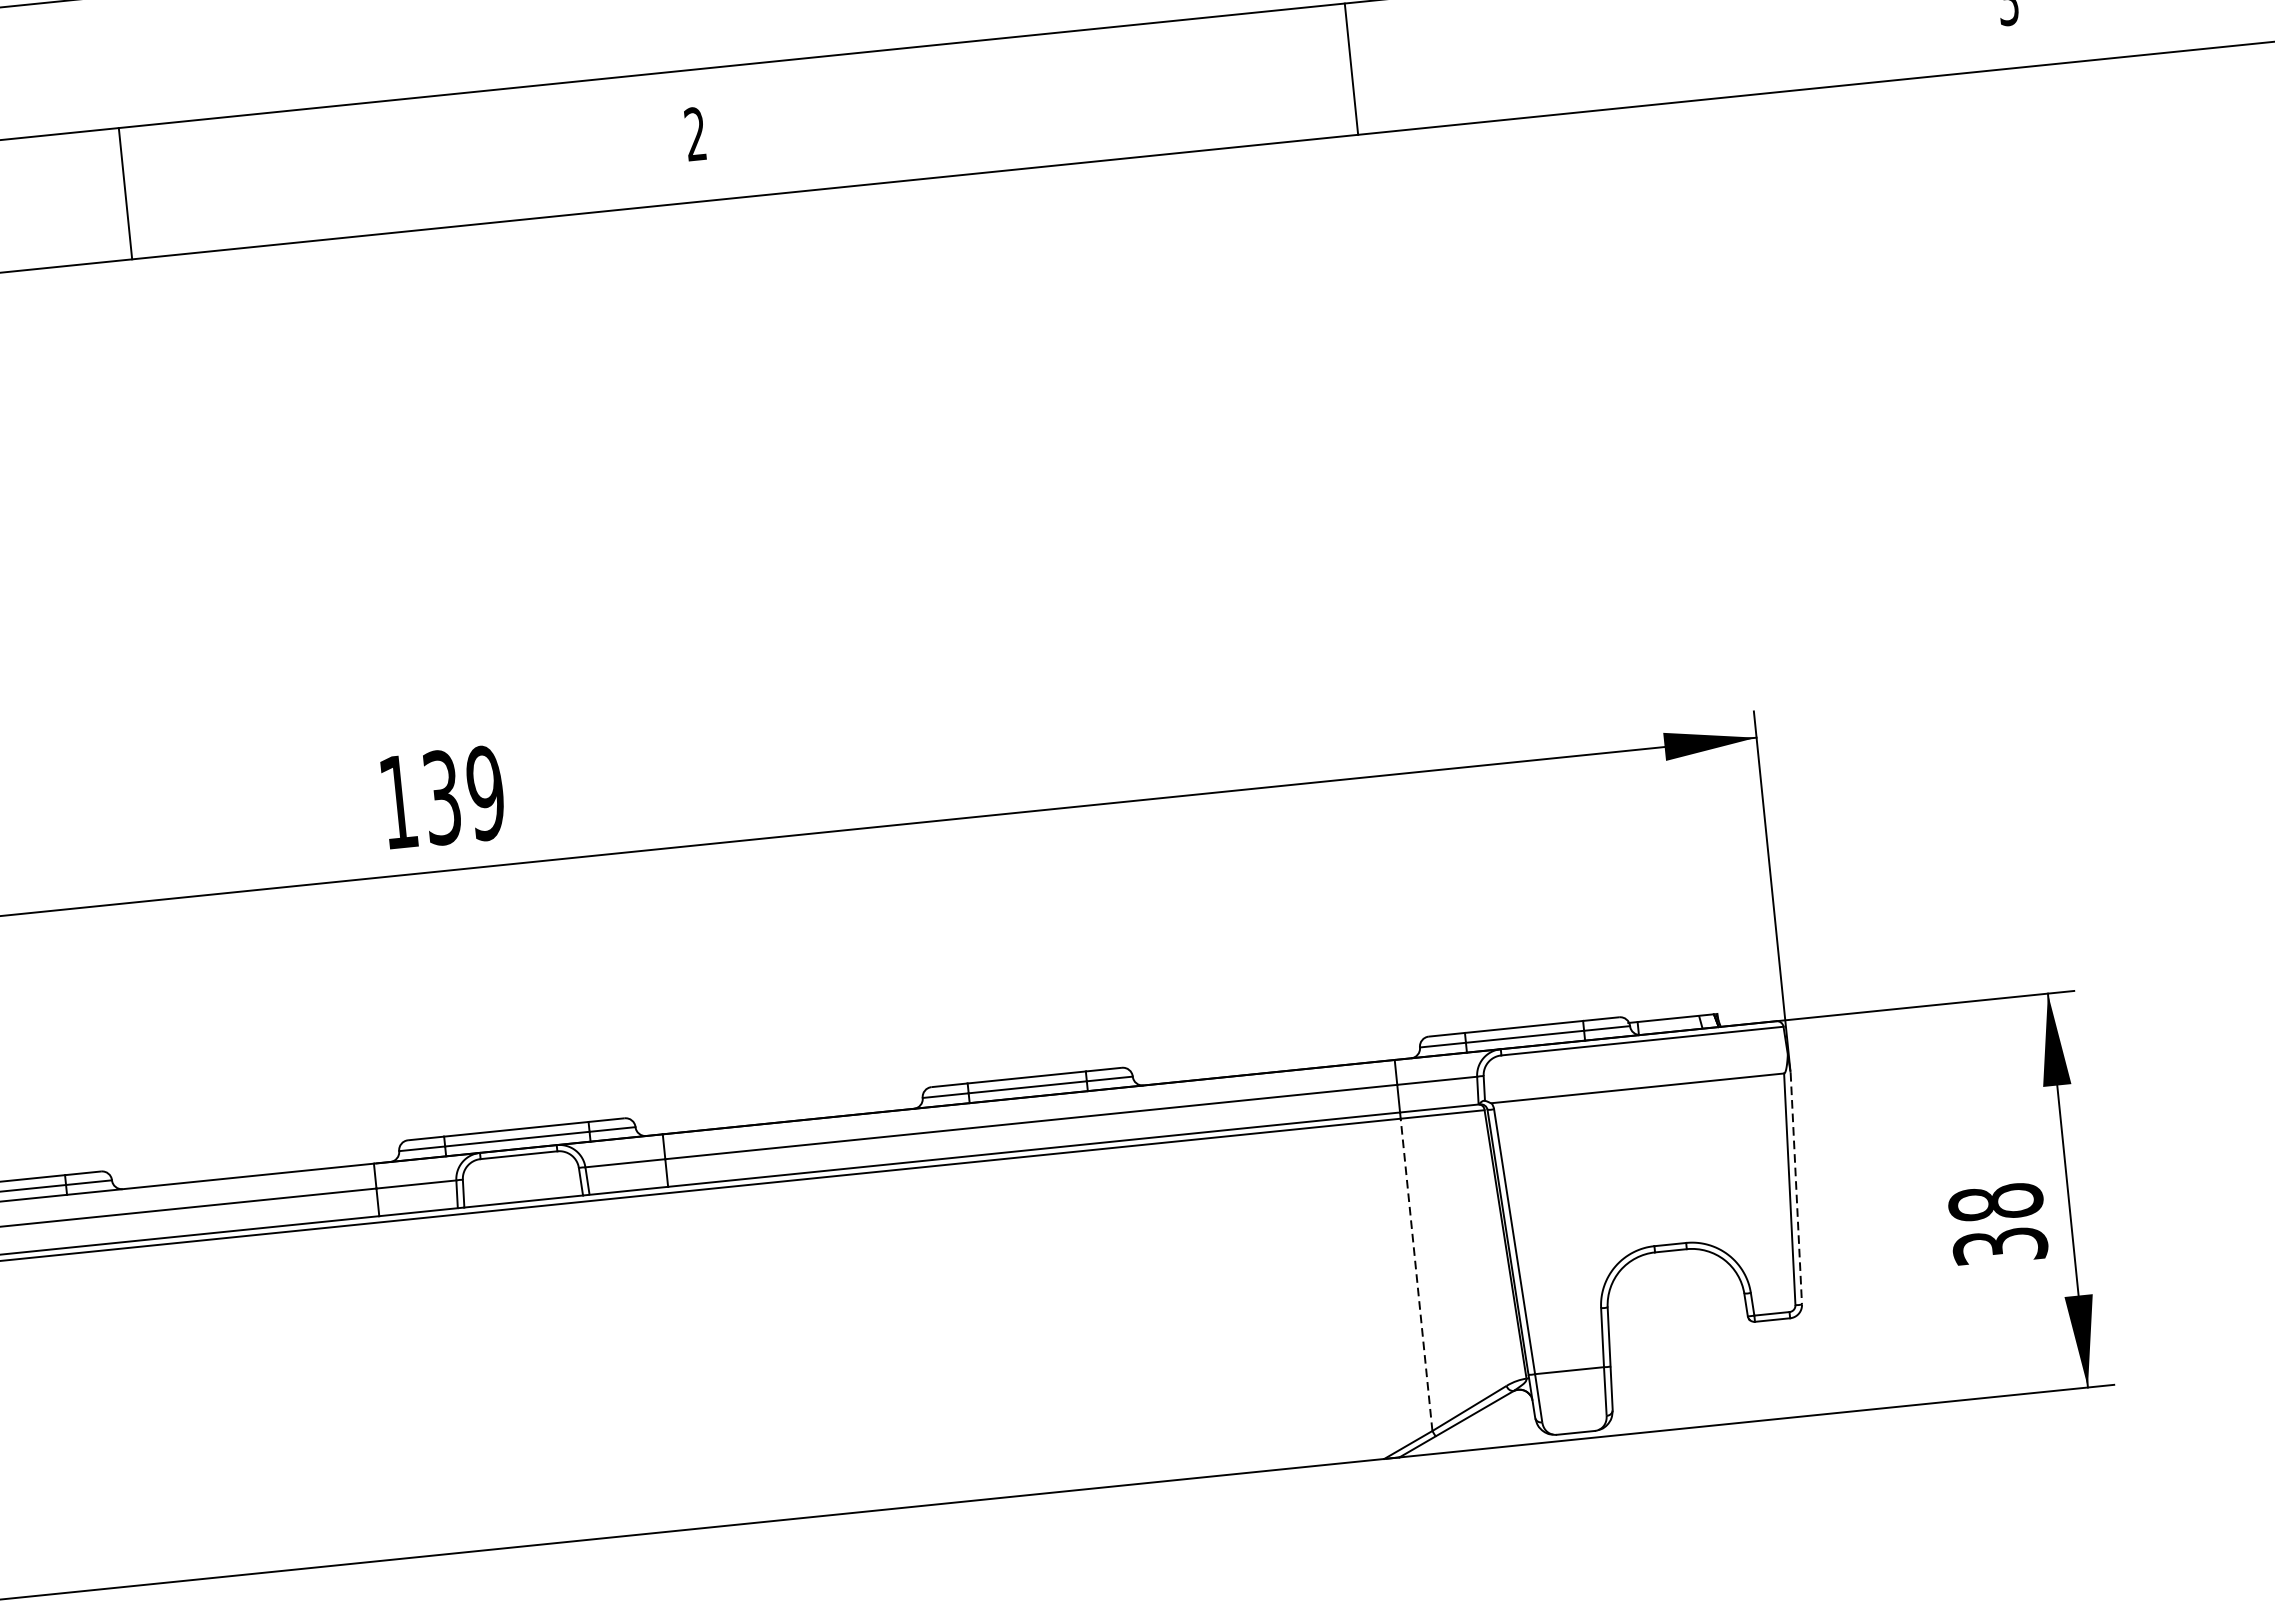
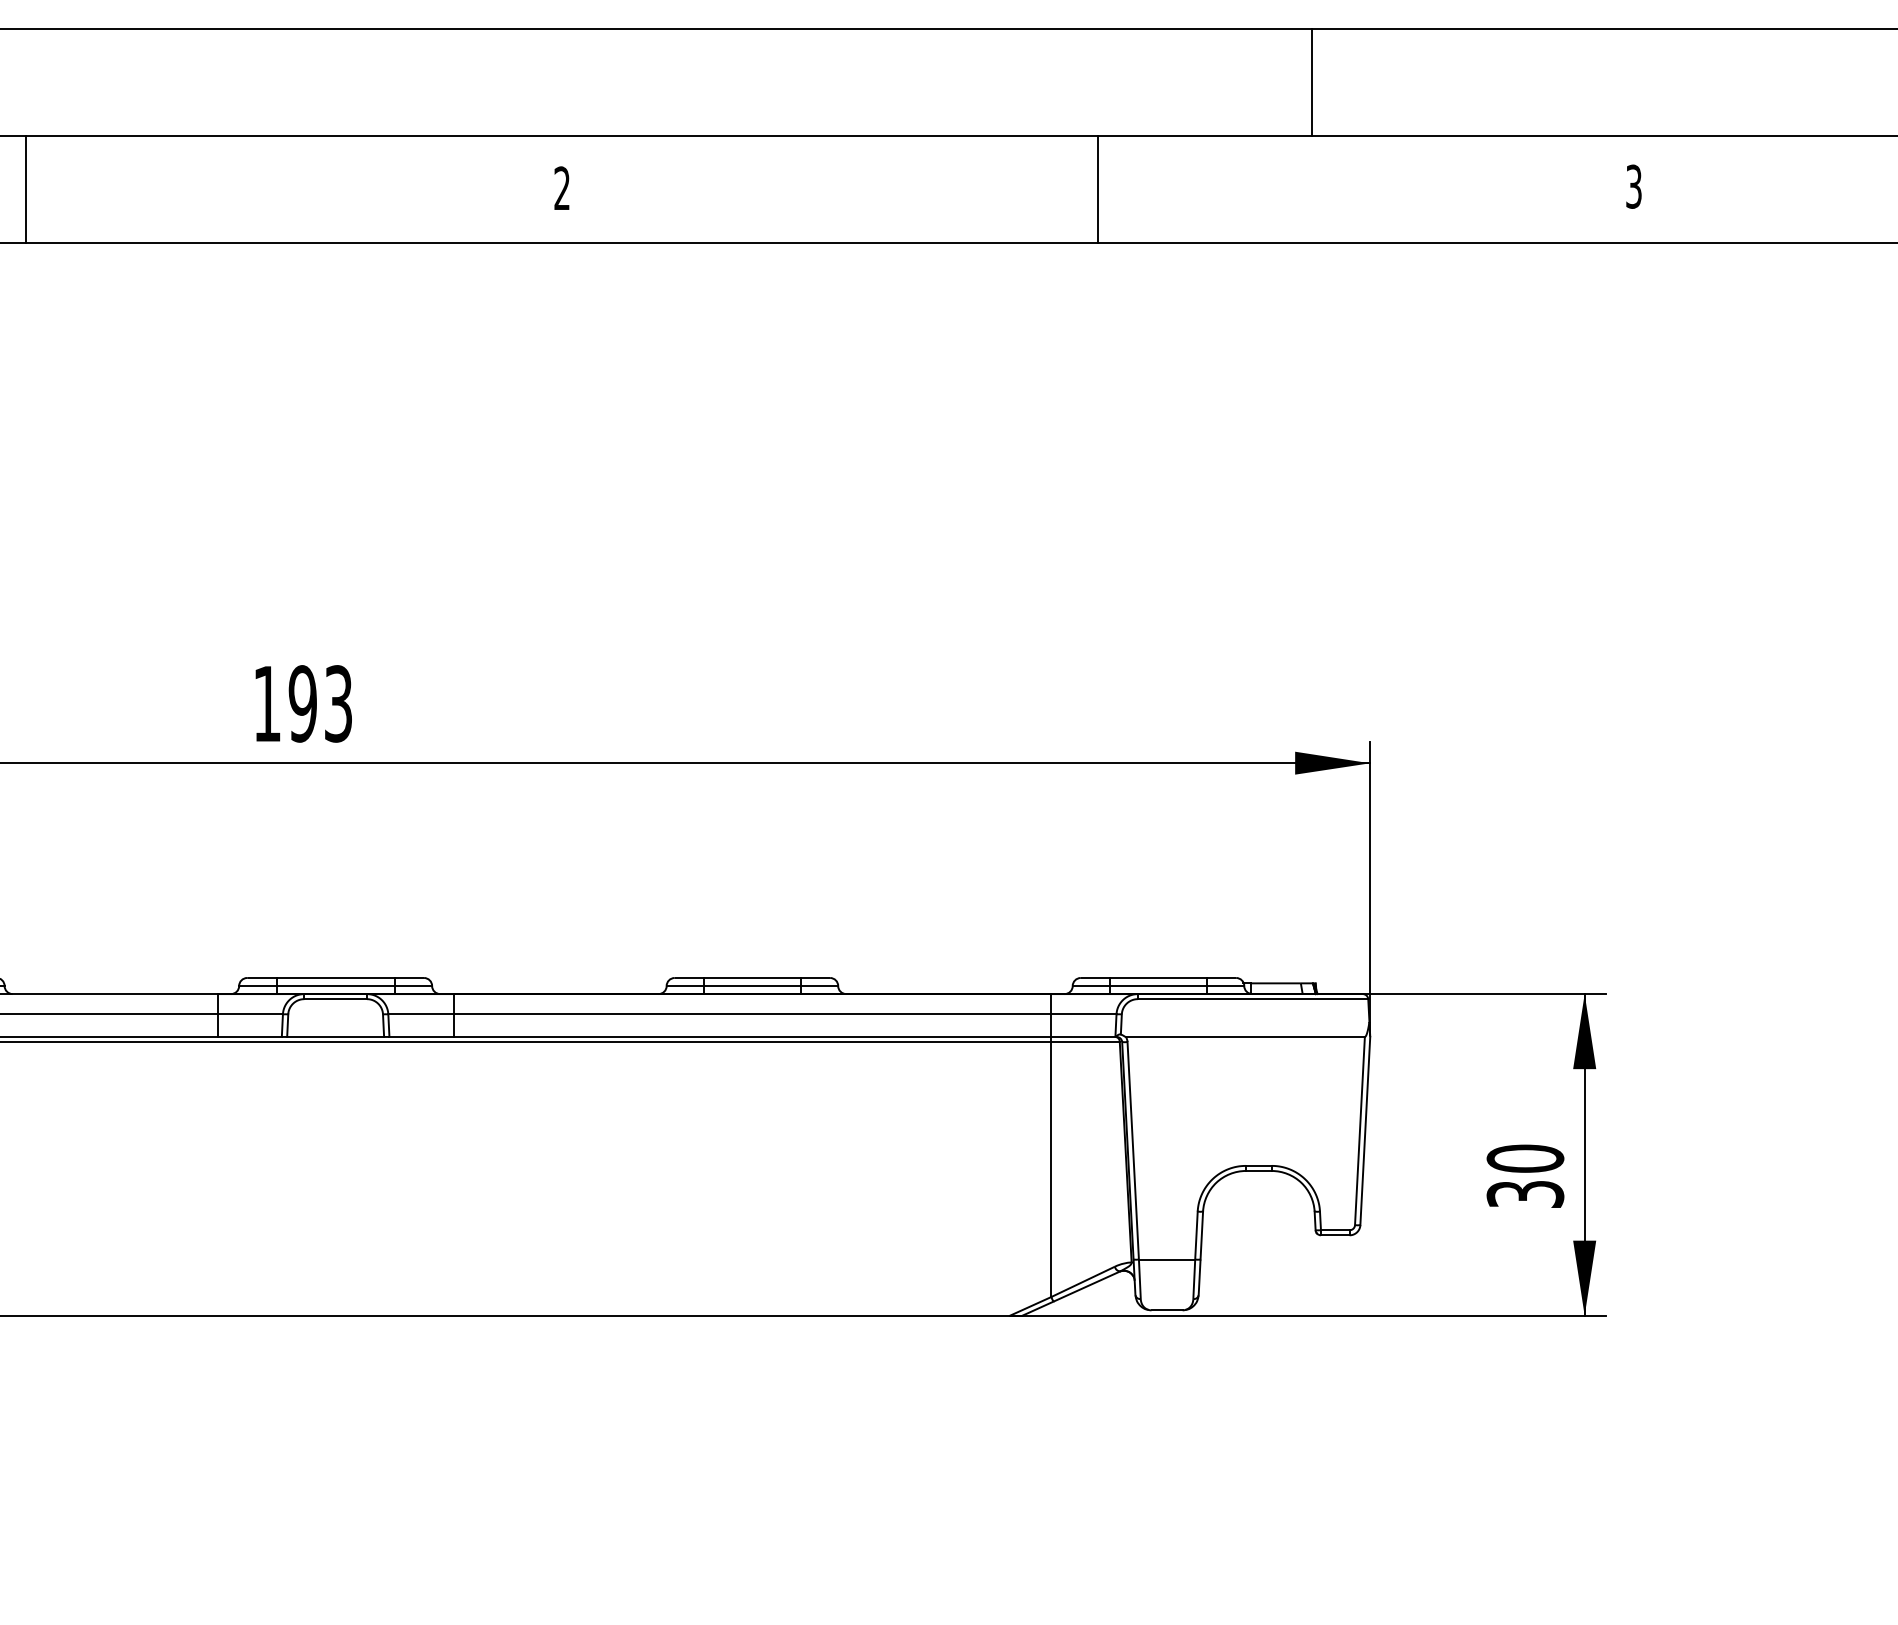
line: (125, 193) -> (25, 189), moved
text: (463, 795) -> (320, 703), 139 -> 193
line: (1796, 1189) -> (1365, 1131), dashed -> solid
text: (1995, 1202) -> (1525, 1158), 38 -> 30
line: (1416, 1274) -> (1051, 1169), dashed -> solid

